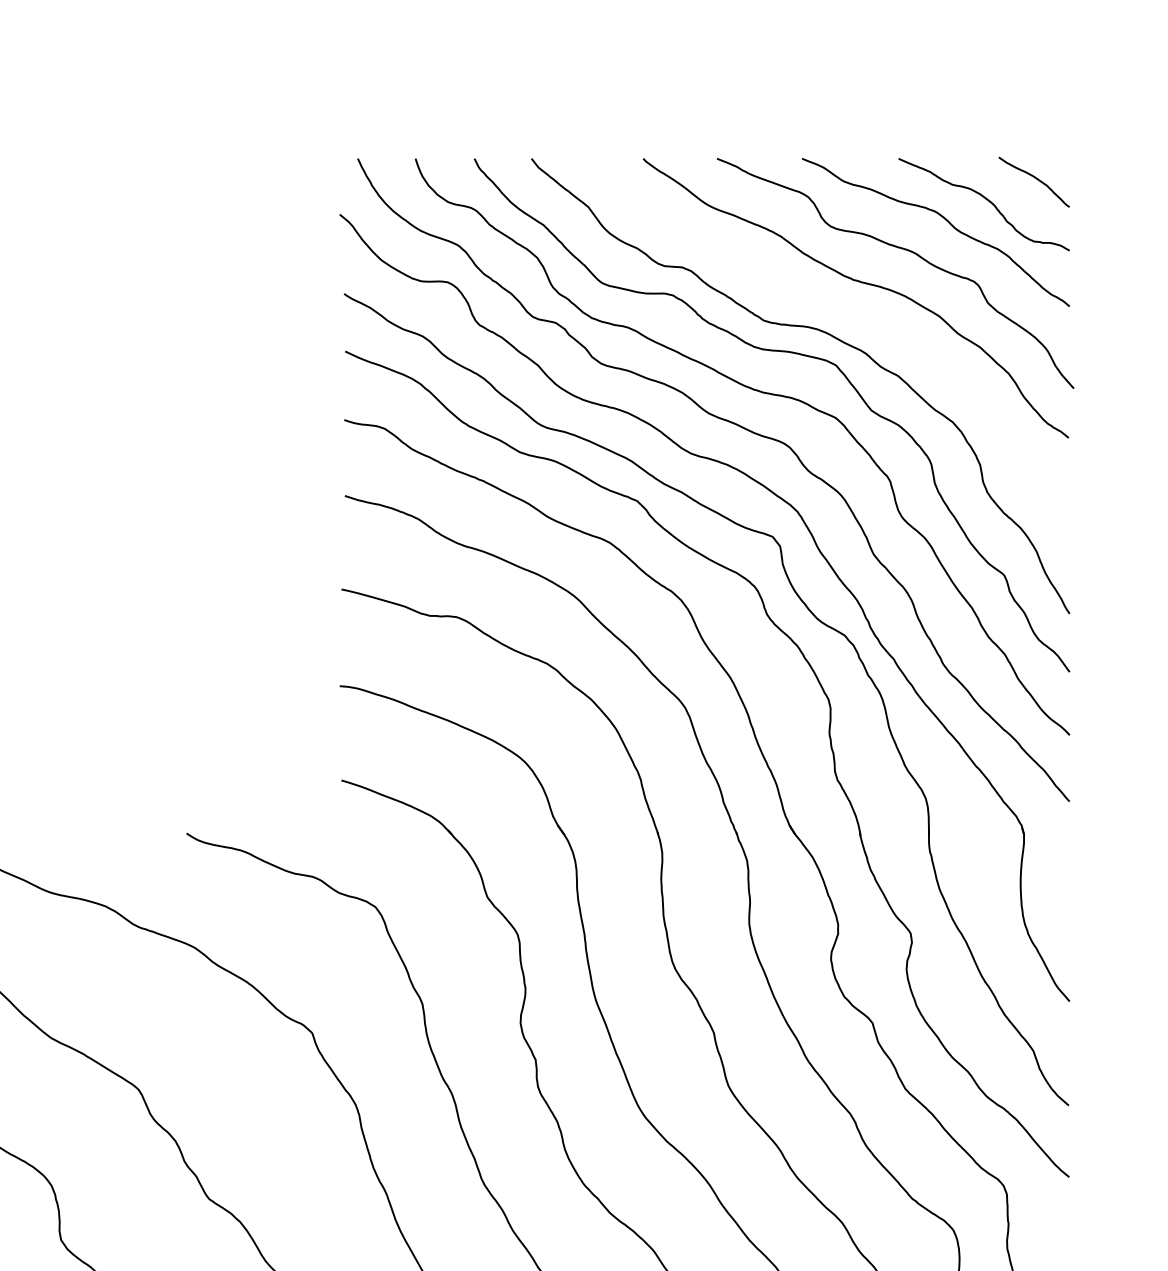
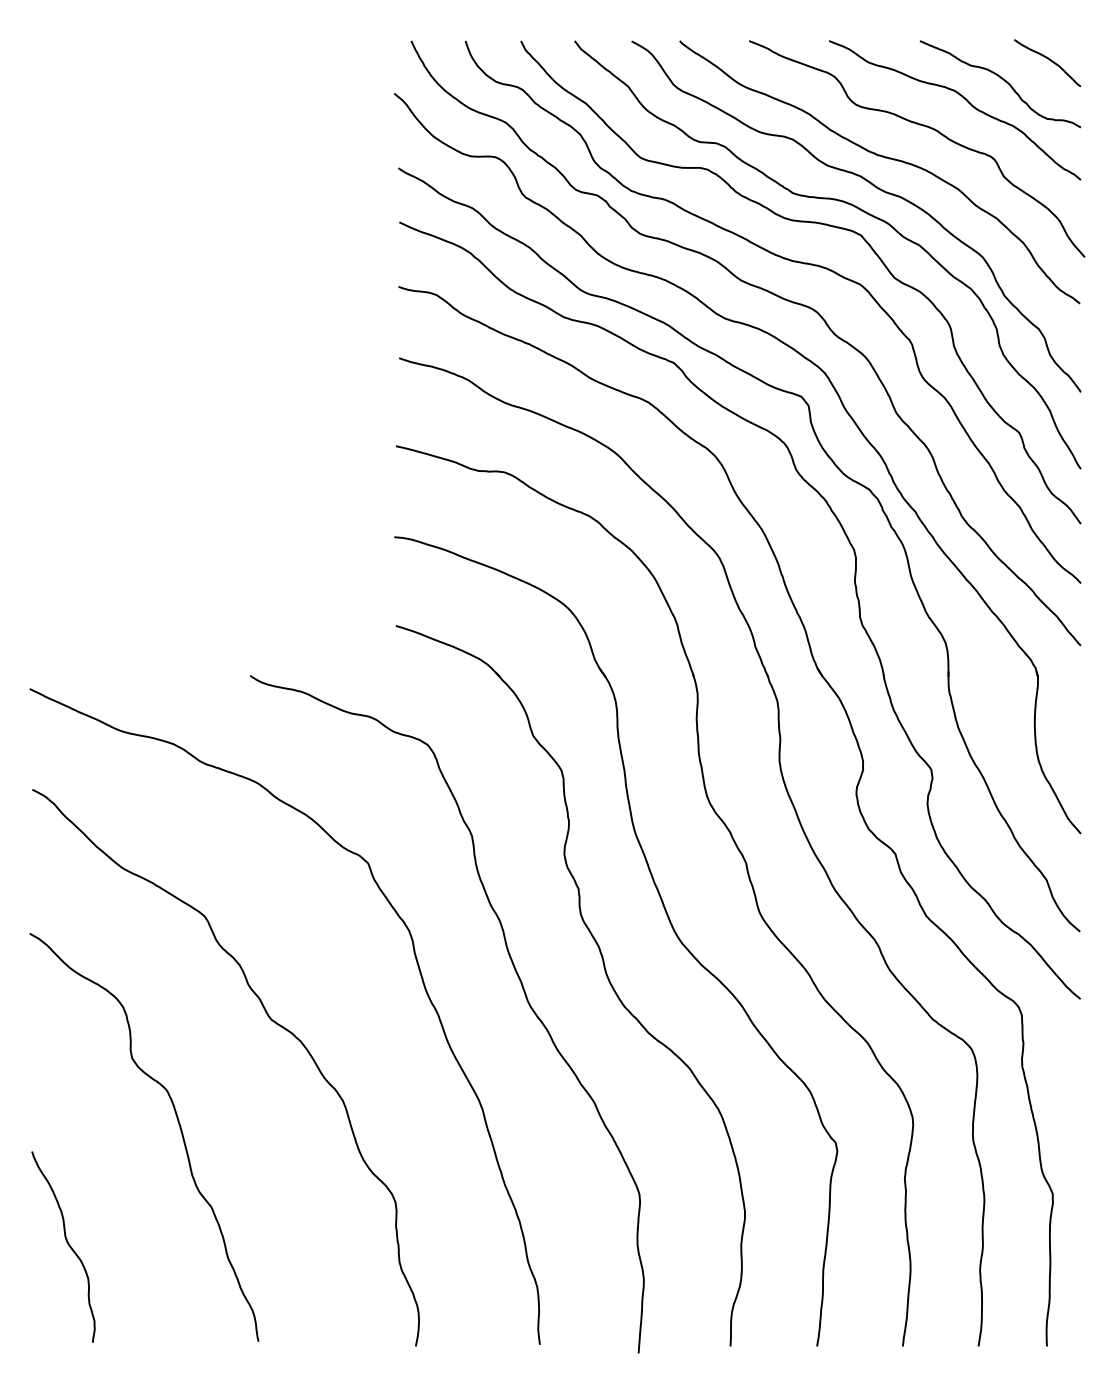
curve: (852, 315) -> (876, 188), added

